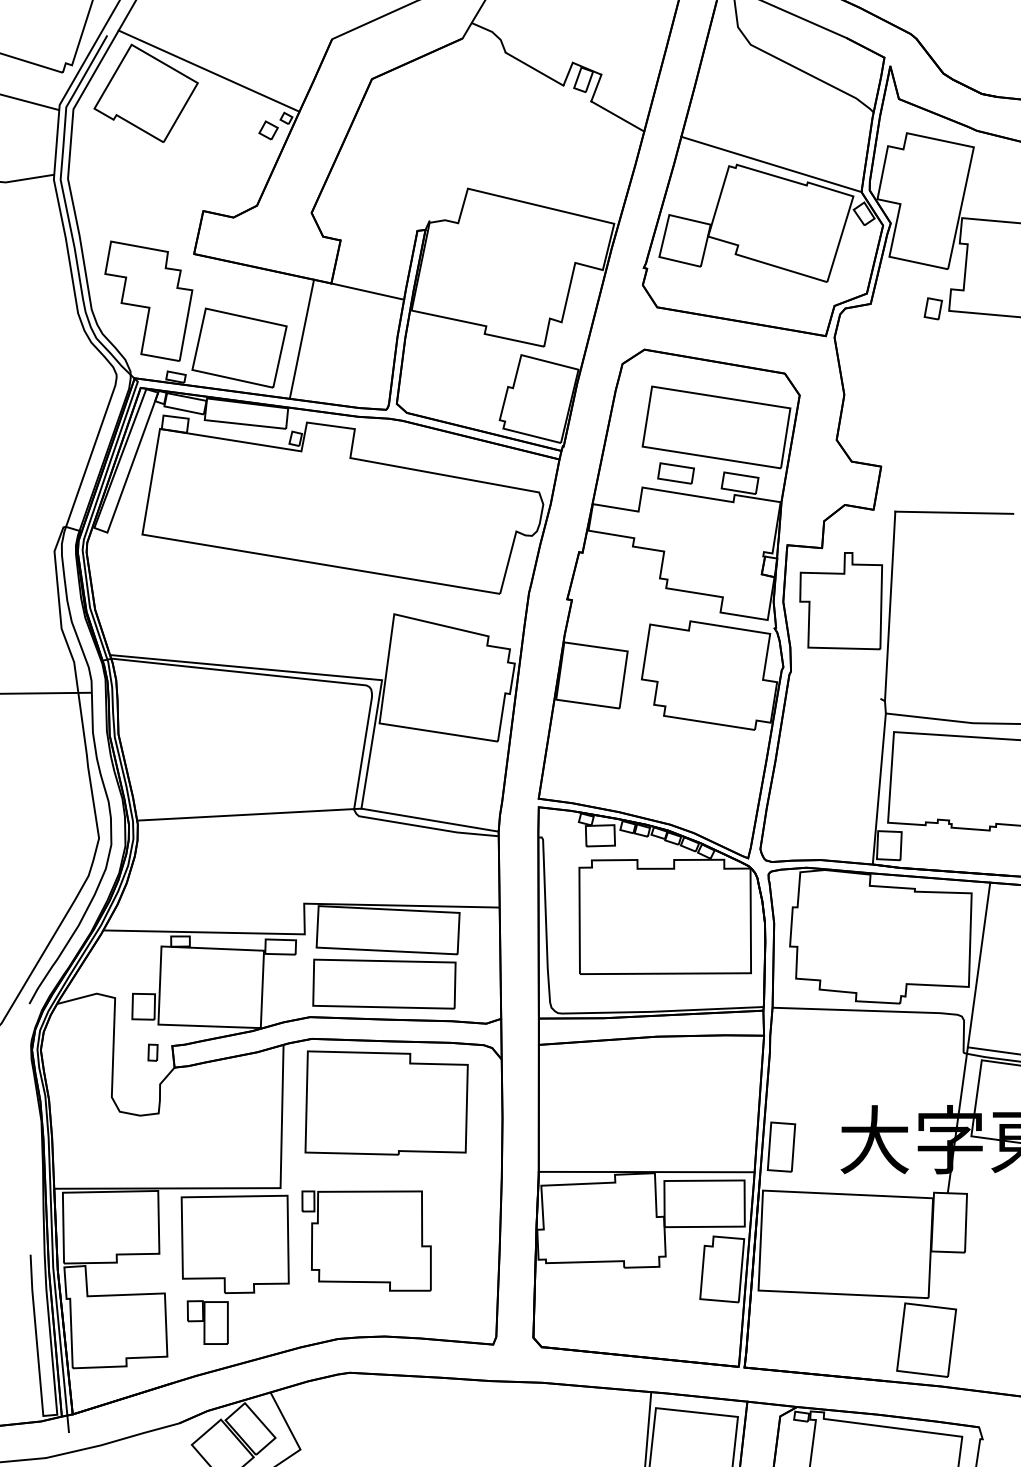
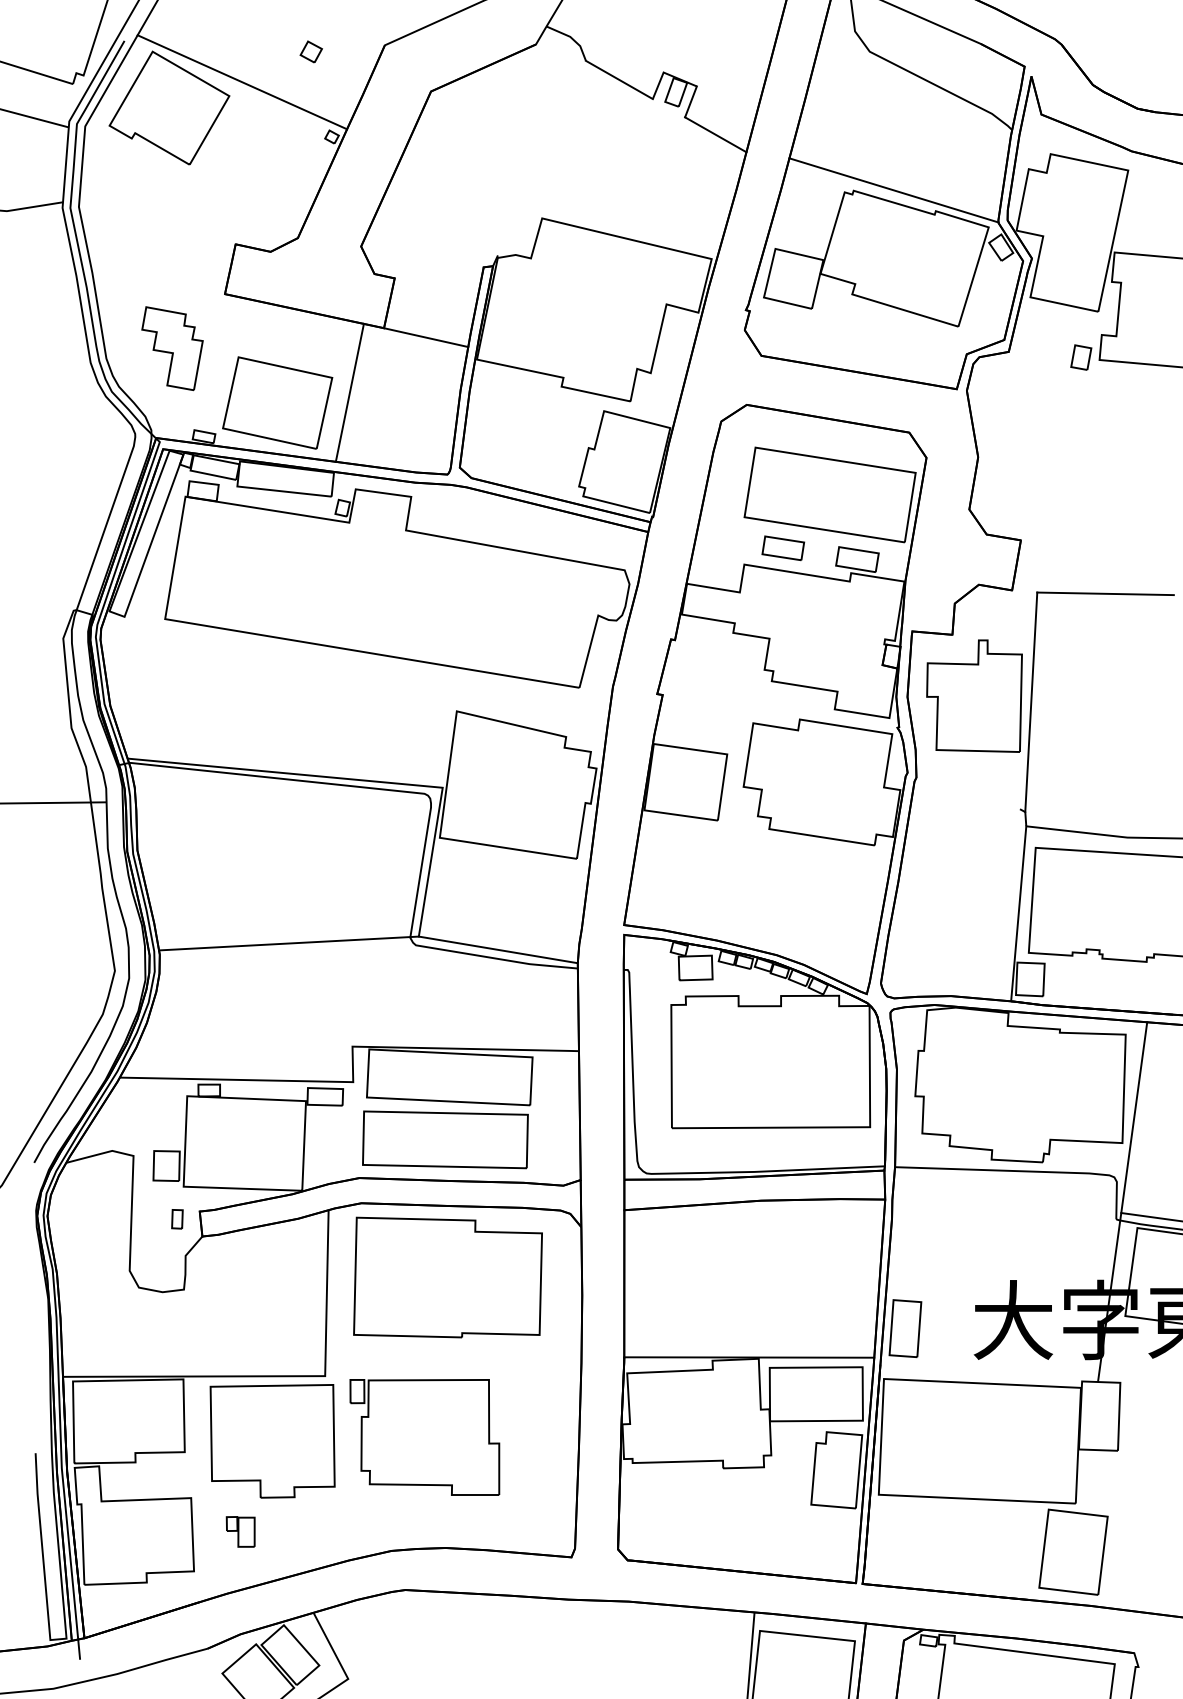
part: (267, 130) -> (310, 51), moved
part: (148, 300) -> (172, 348), size x0.6
part: (207, 1322) -> (240, 1531), size x0.6

